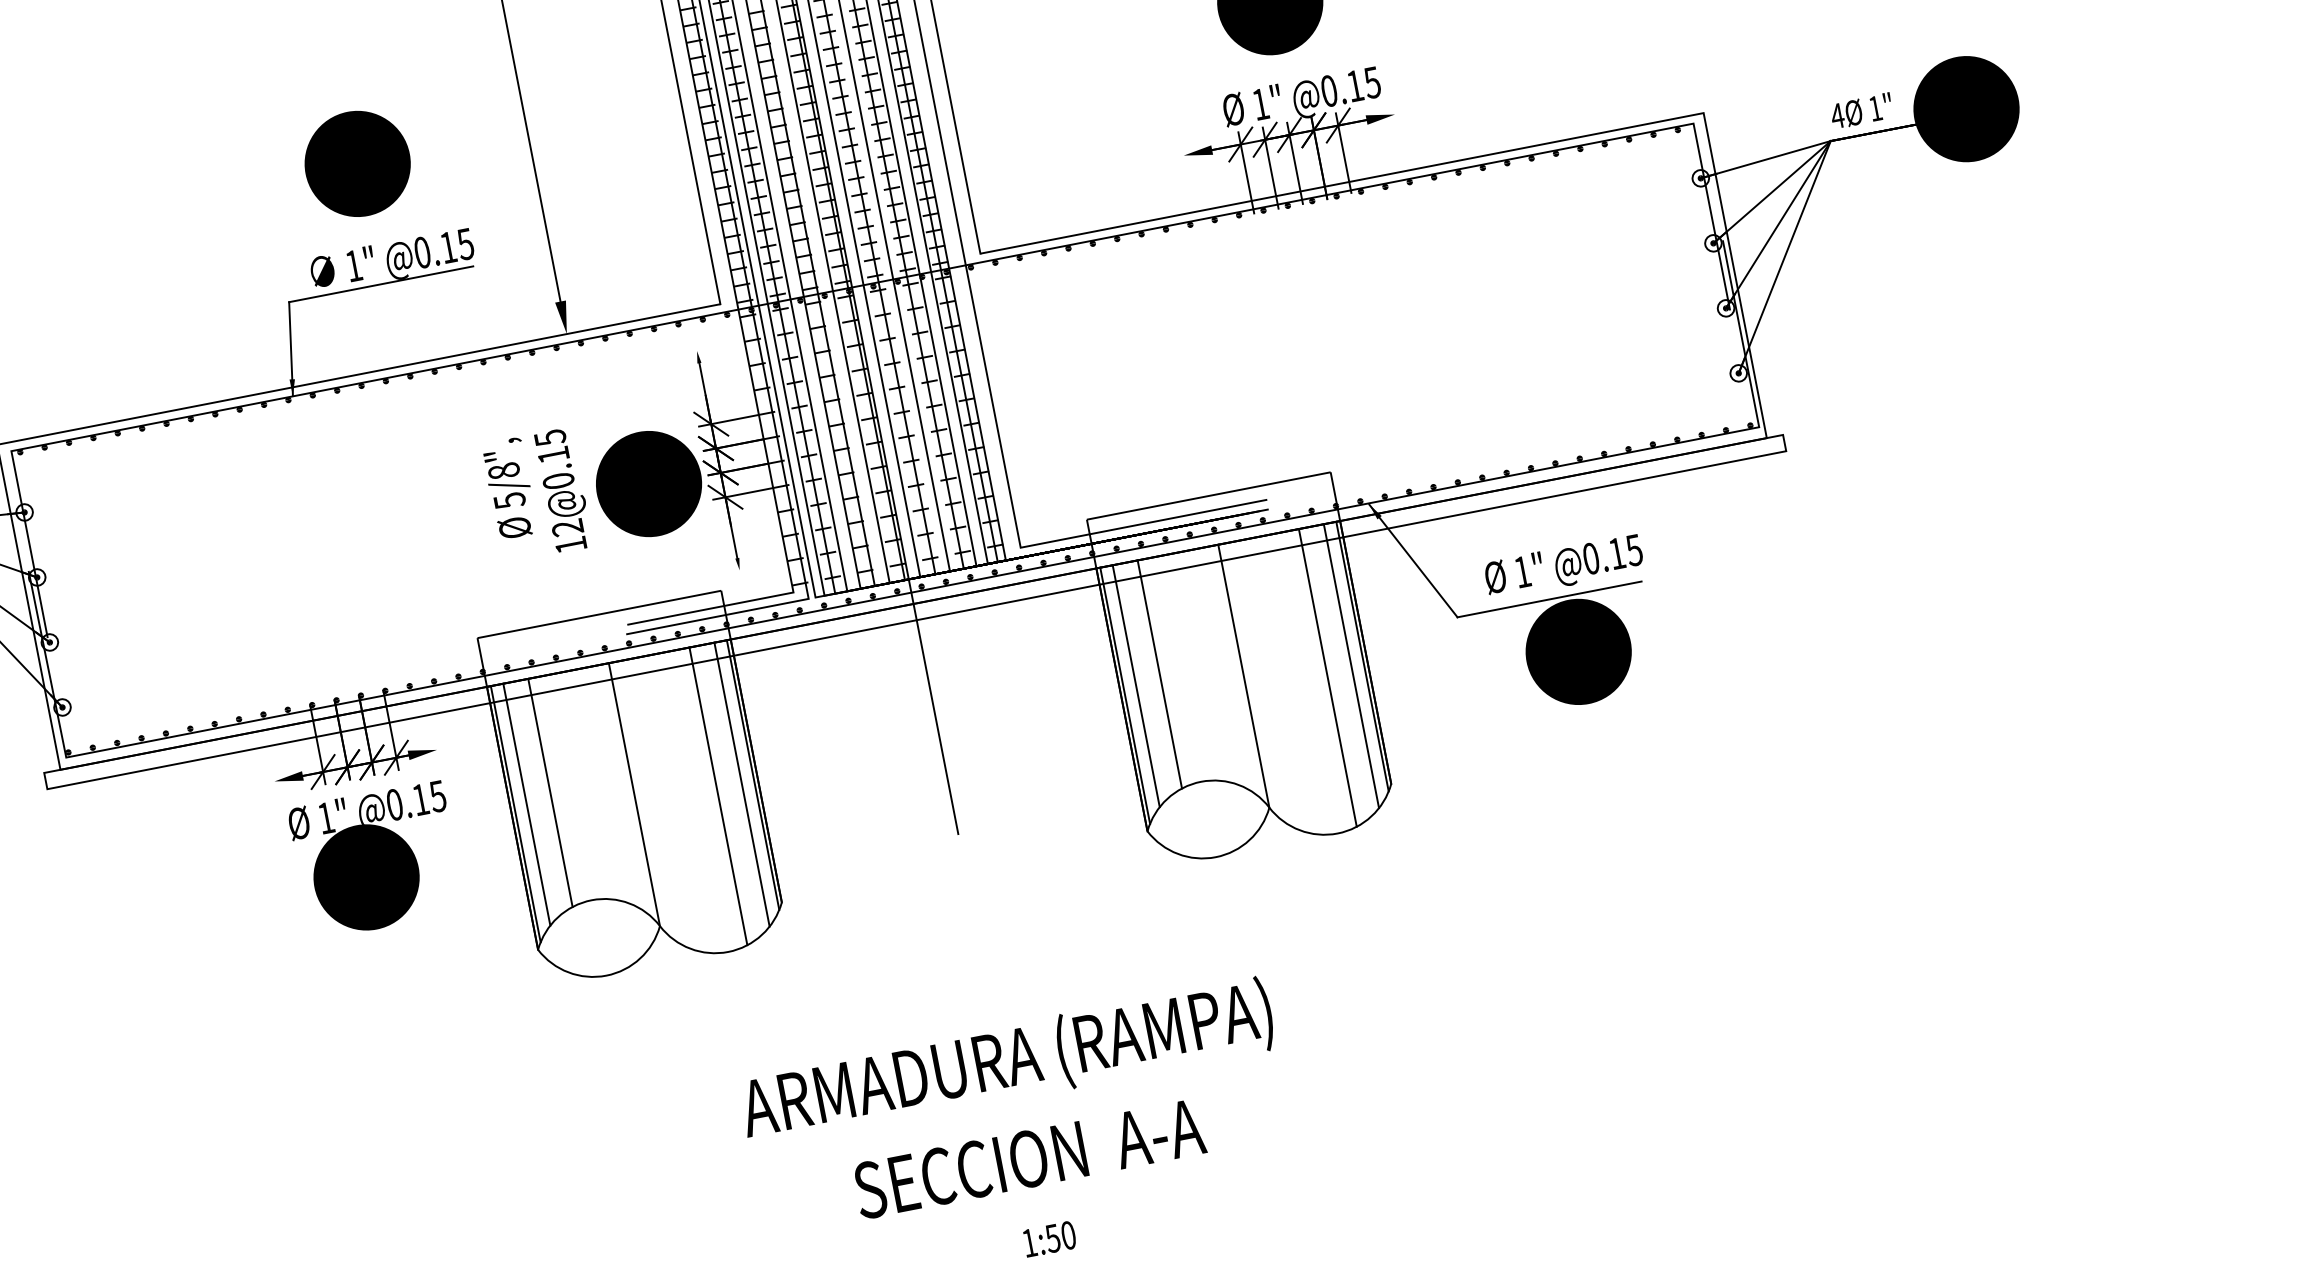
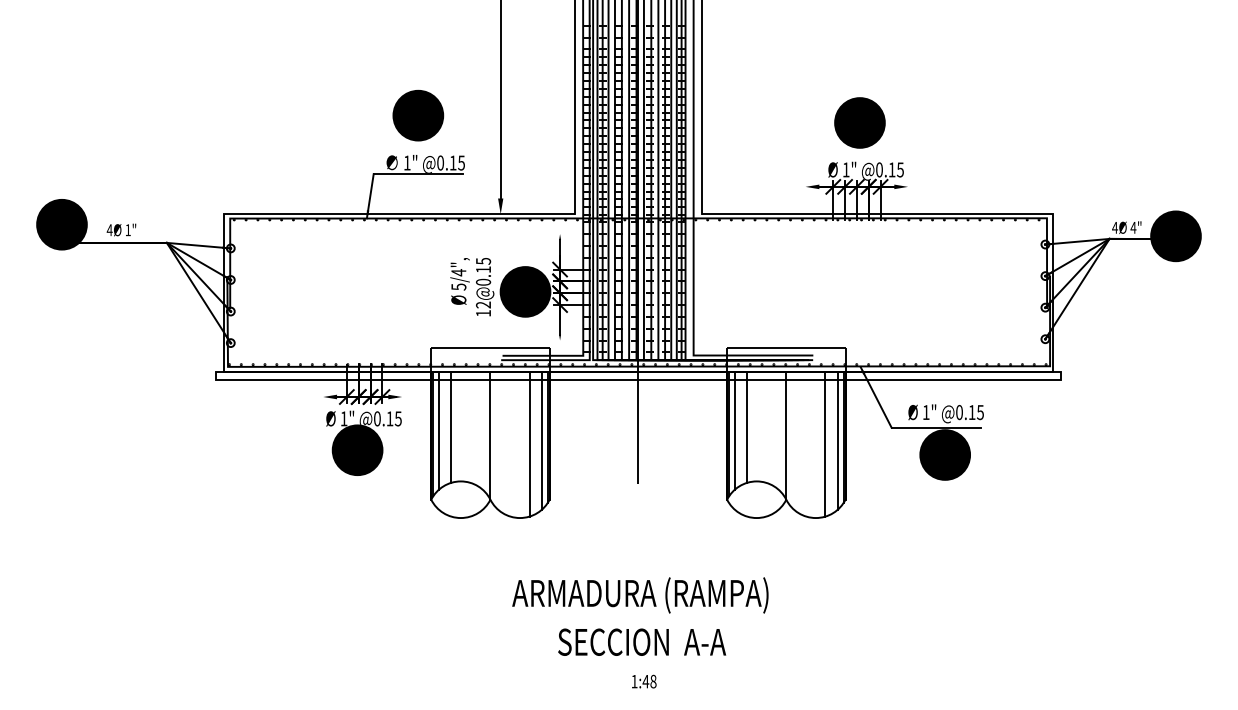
text: (1875, 107) -> (1133, 227), 1" -> 4"
text: (503, 470) -> (458, 272), 5/8", -> 5/4",
text: (1060, 1236) -> (649, 681), 1:50 -> 1:48

